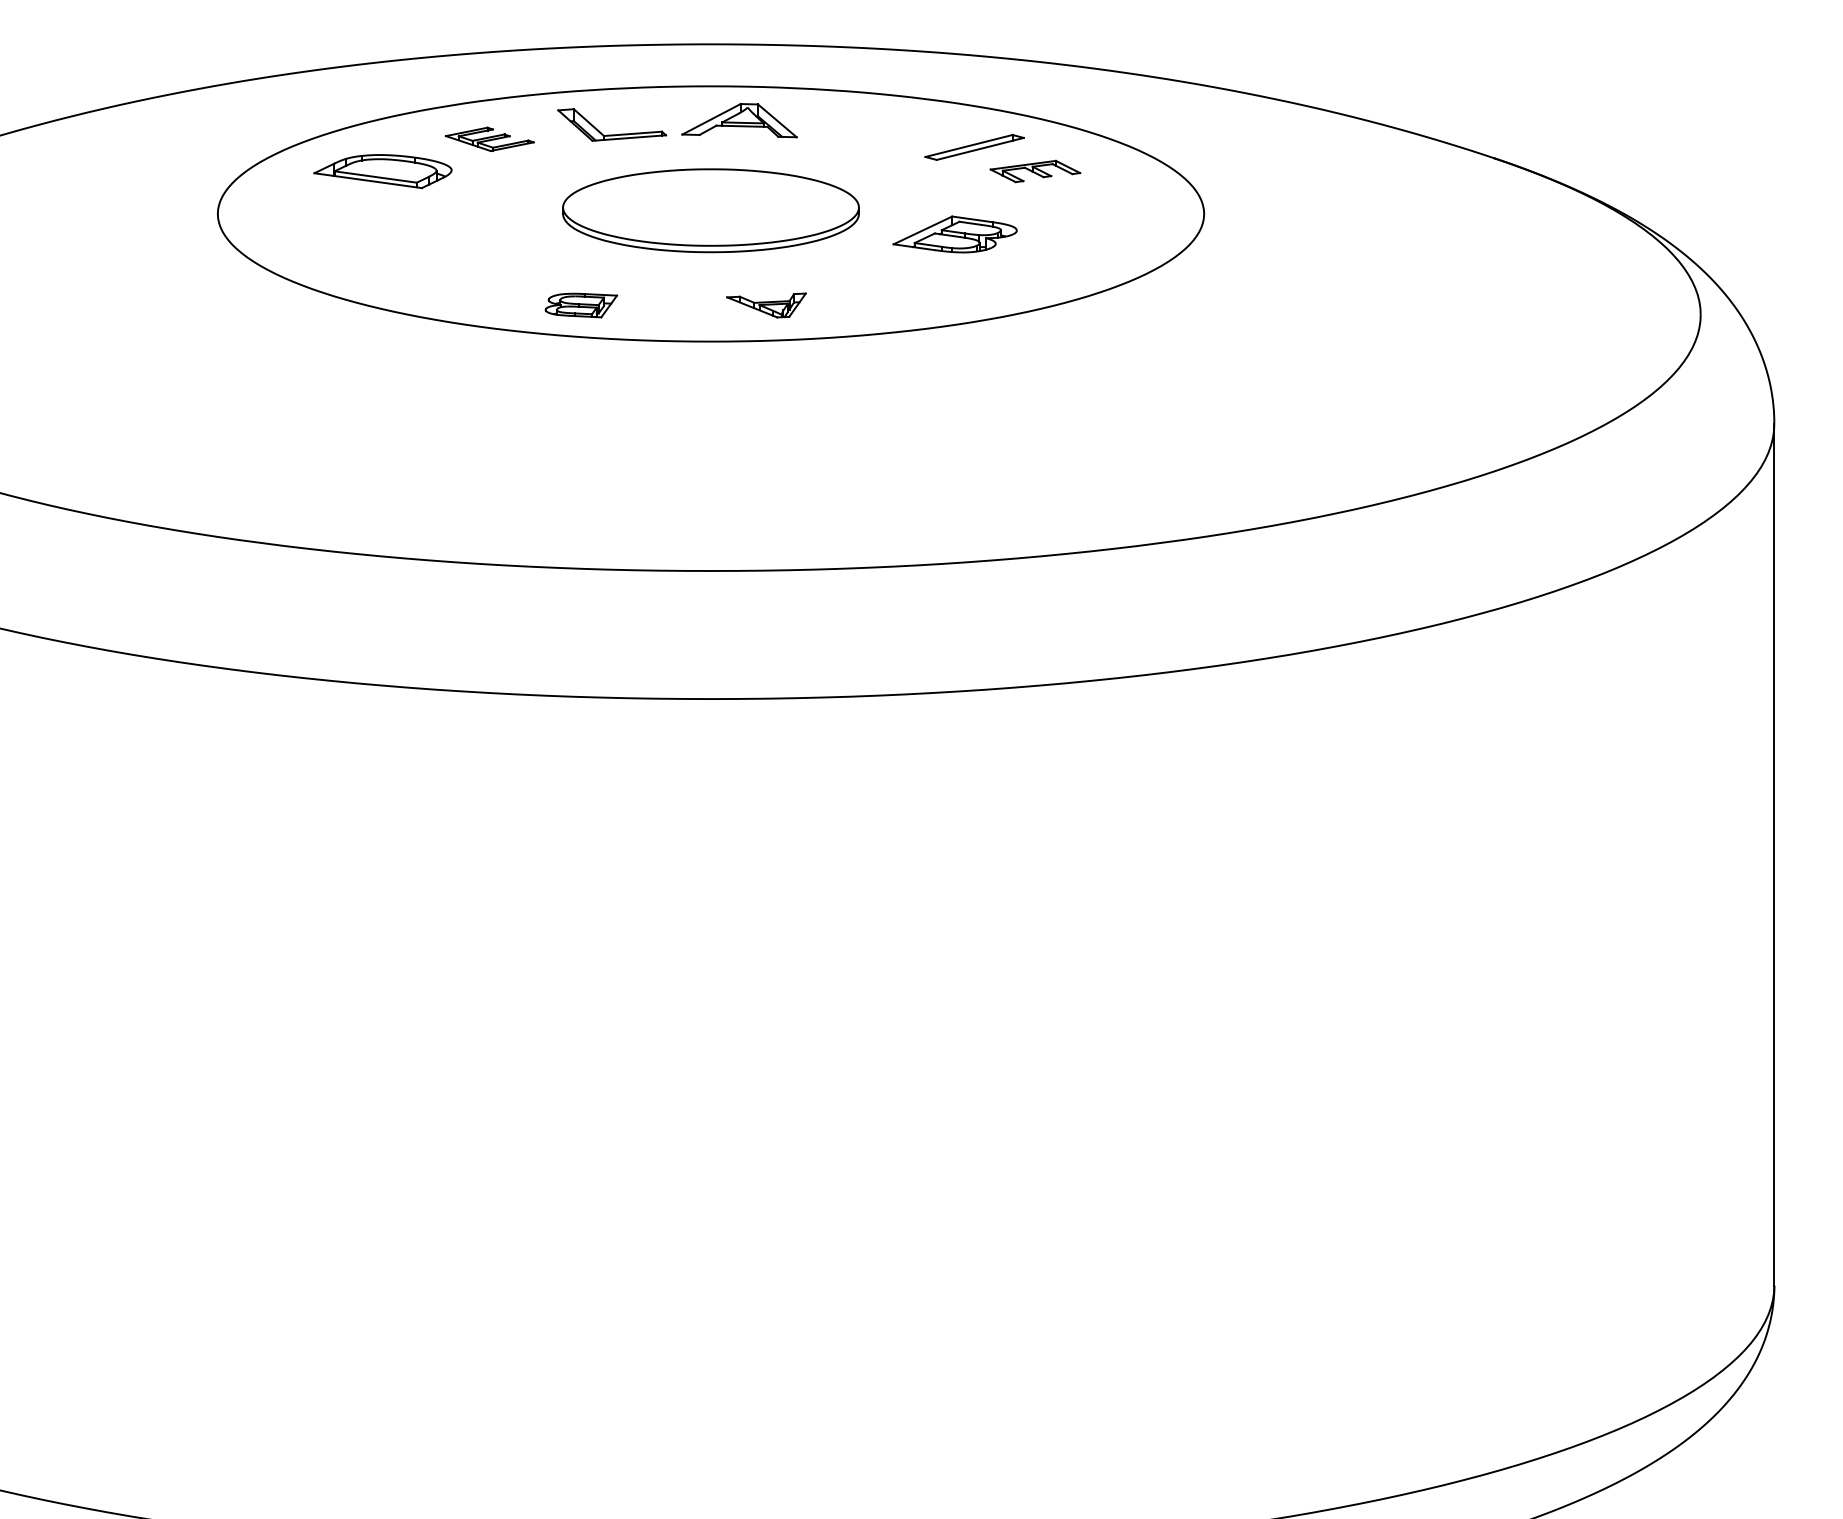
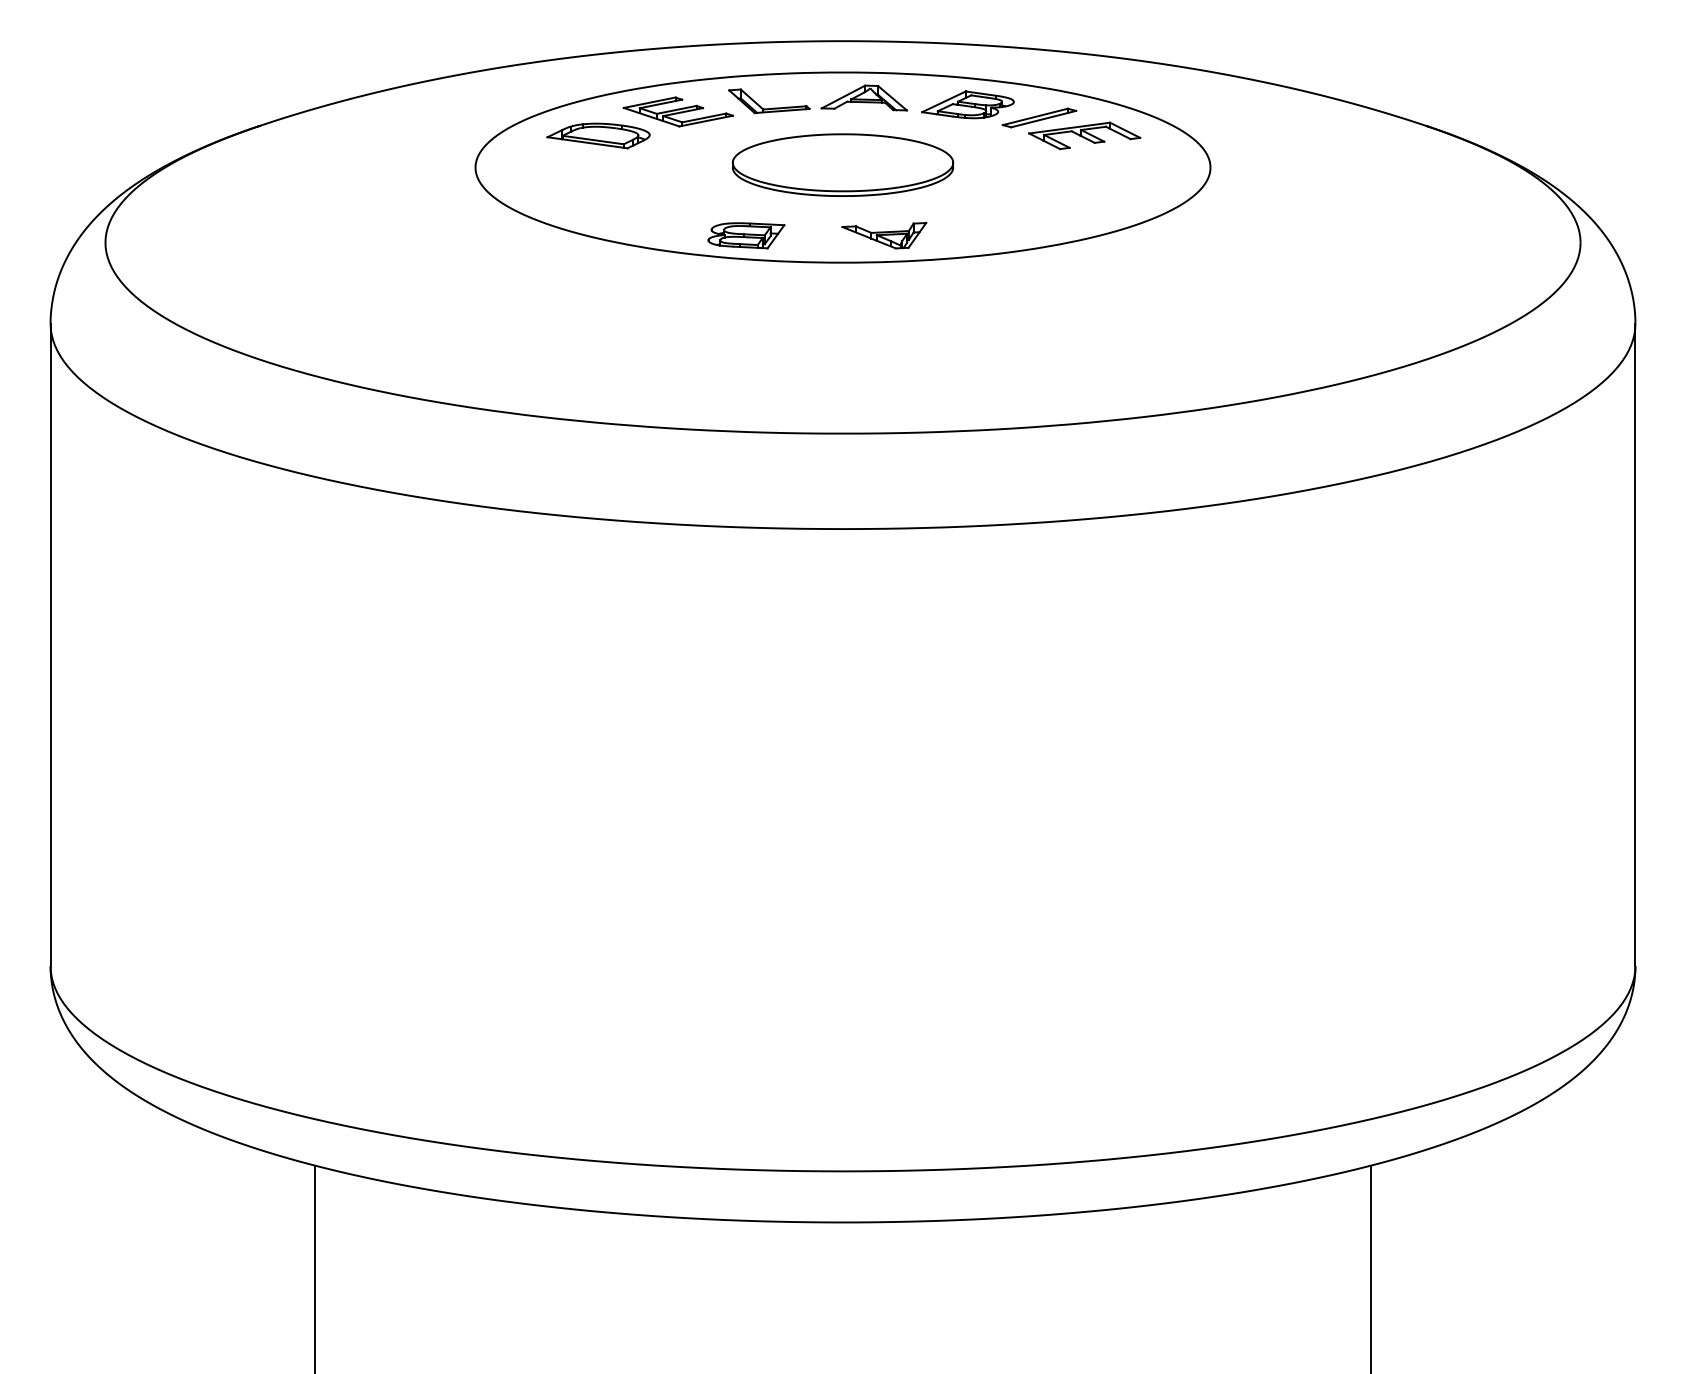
part: (488, 138) -> (677, 111), size x1.67
part: (1035, 170) -> (1084, 135), size x1.67
part: (954, 233) -> (967, 104), moved
part: (581, 305) -> (746, 235), size x1.43
part: (766, 305) -> (884, 235), size x1.43

